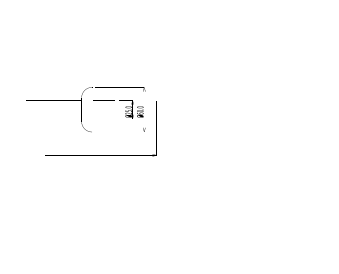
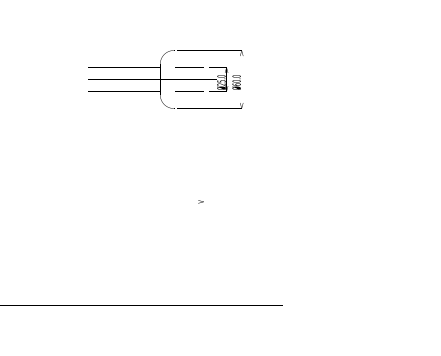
text: (85, 109) -> (165, 79), moved

